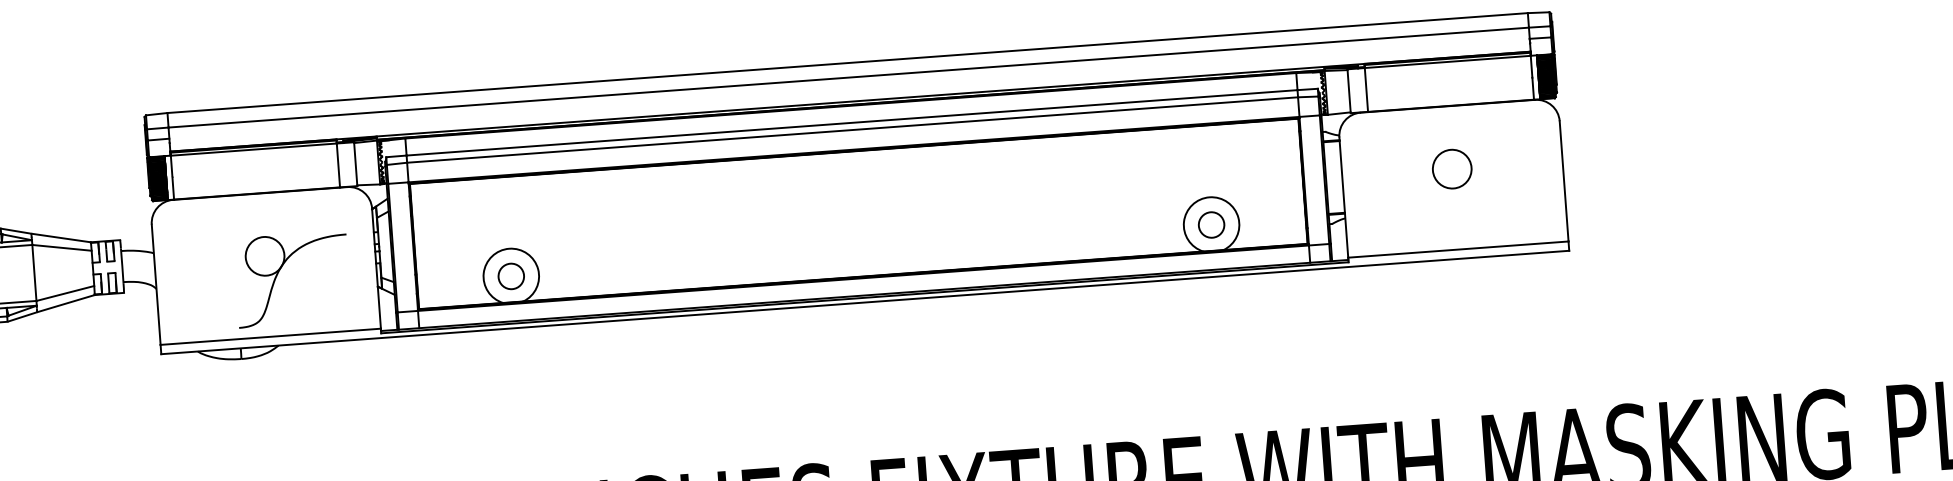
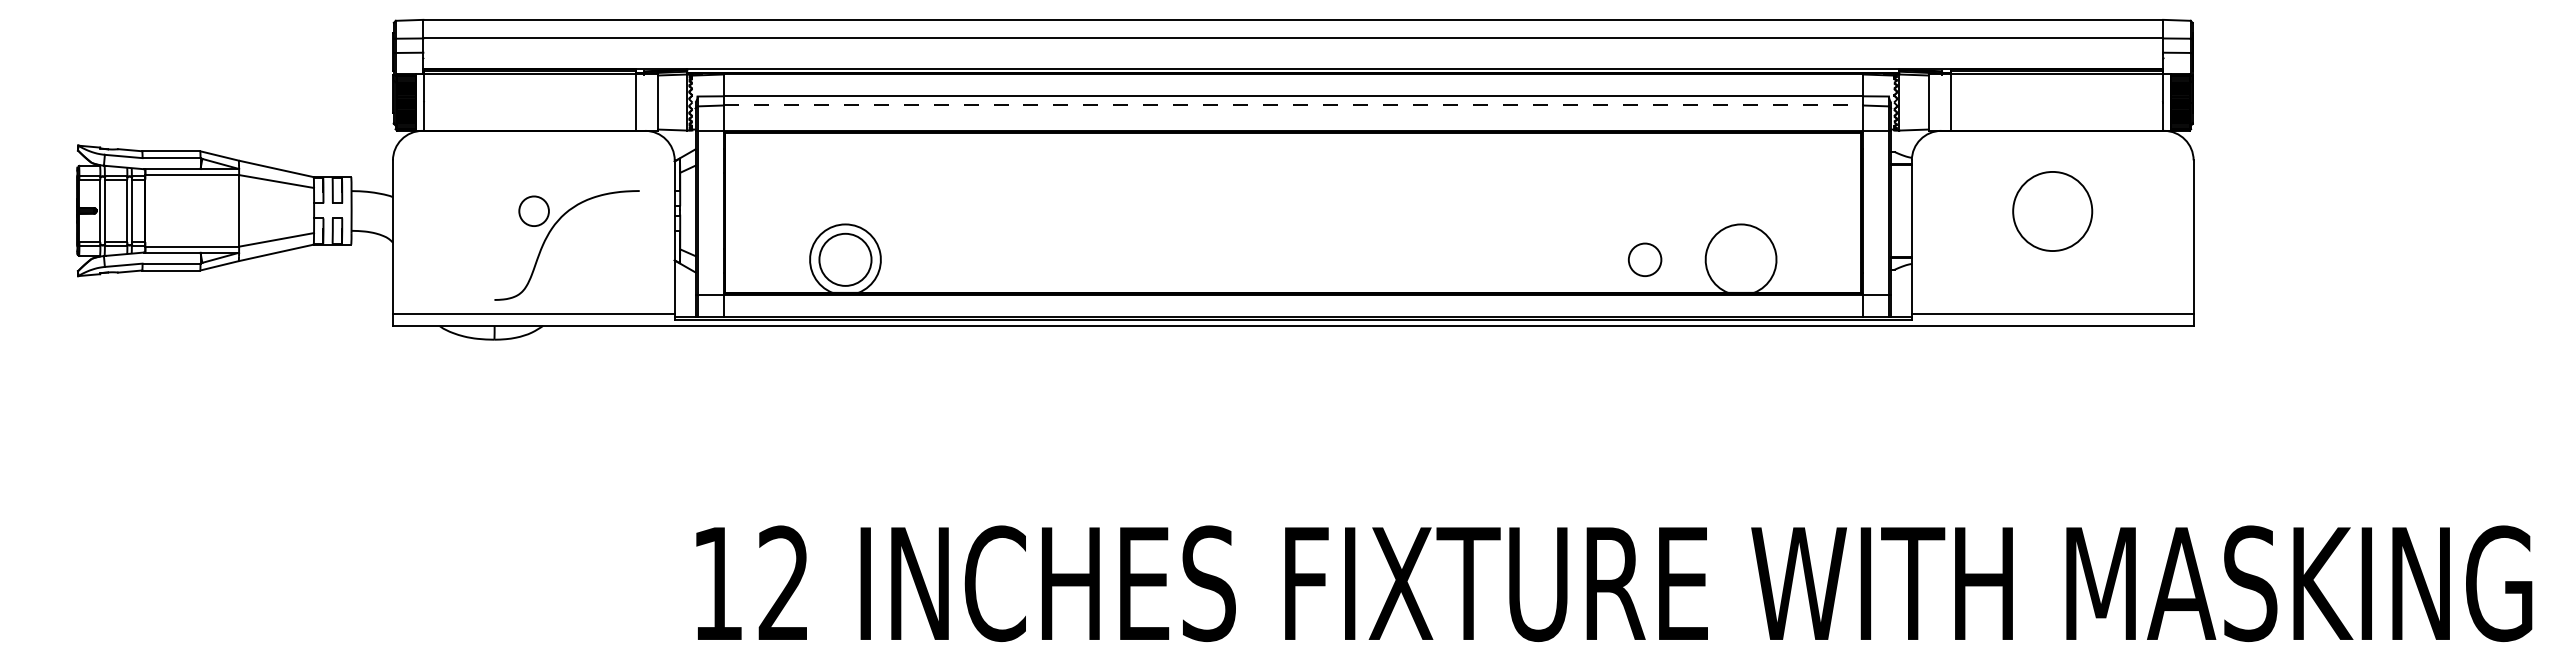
line: (852, 130) -> (1293, 105), solid -> dashed
circle: (1451, 168) -> (2051, 210), size x1.6
circle: (1211, 224) -> (1644, 259), moved
circle: (264, 256) -> (533, 211), size x0.6
circle: (511, 276) -> (845, 259), size x1.6

